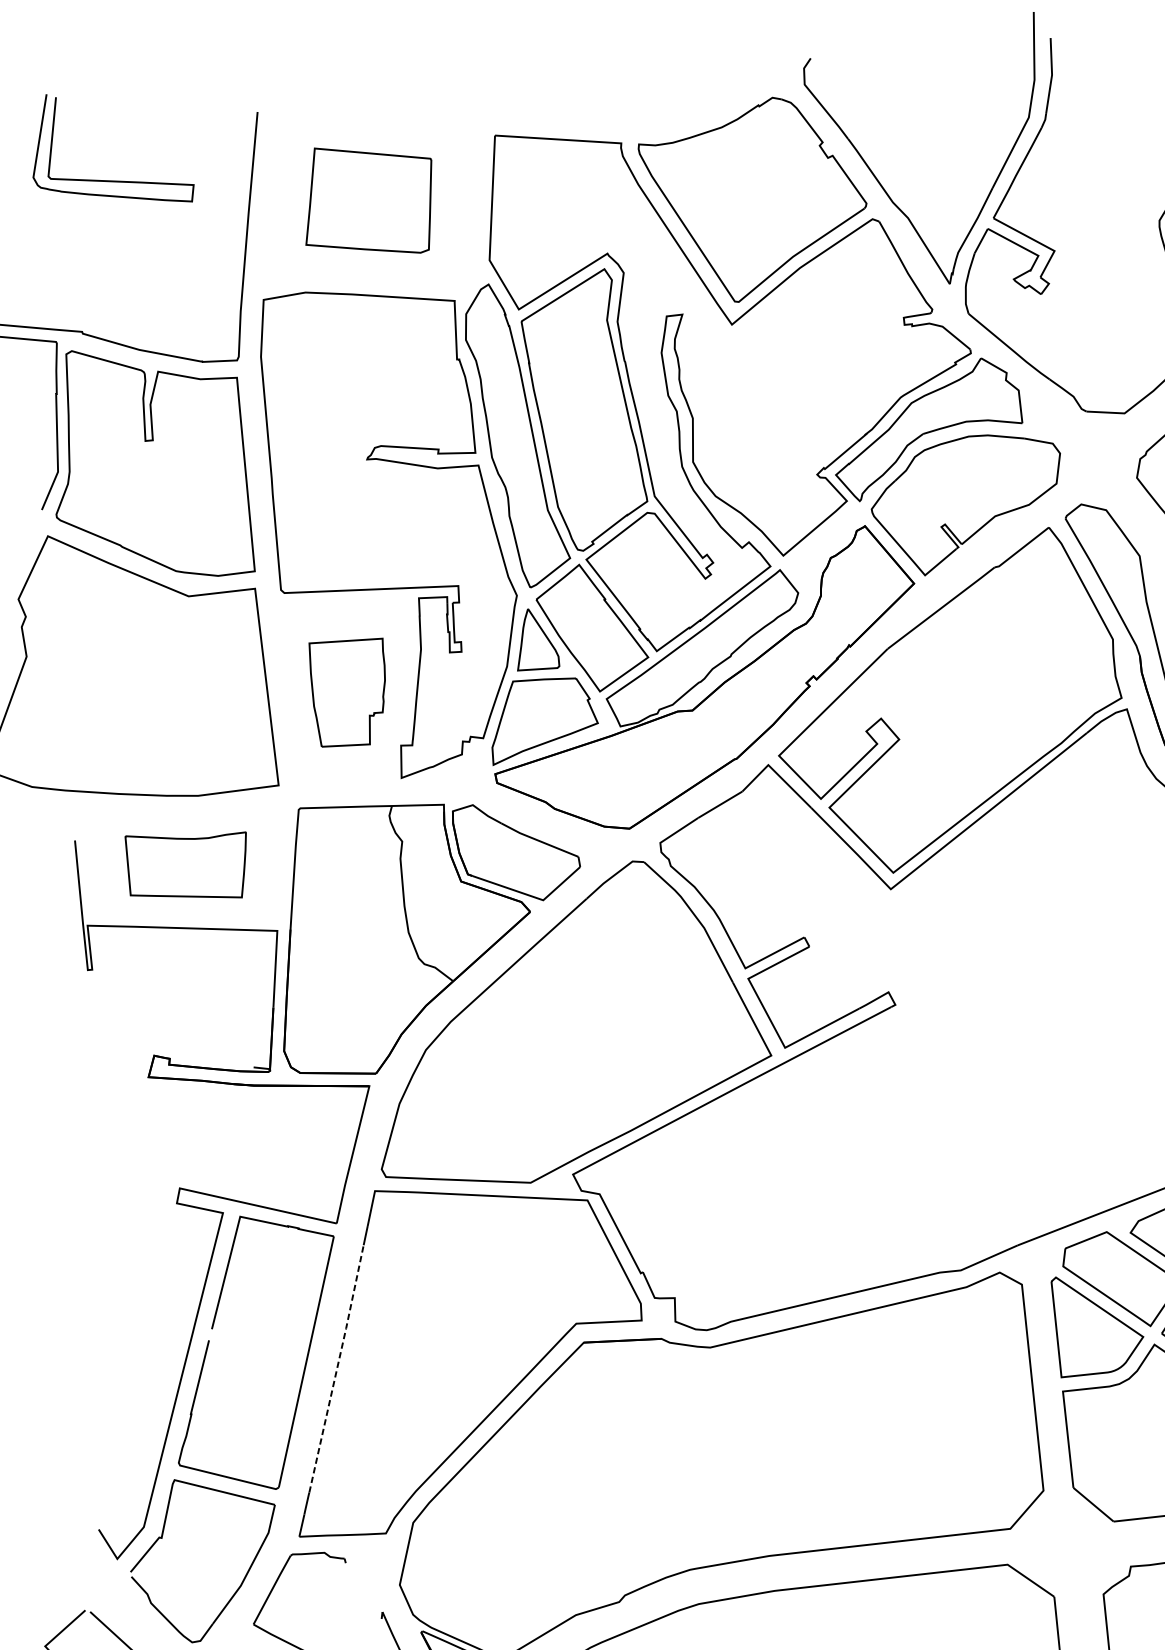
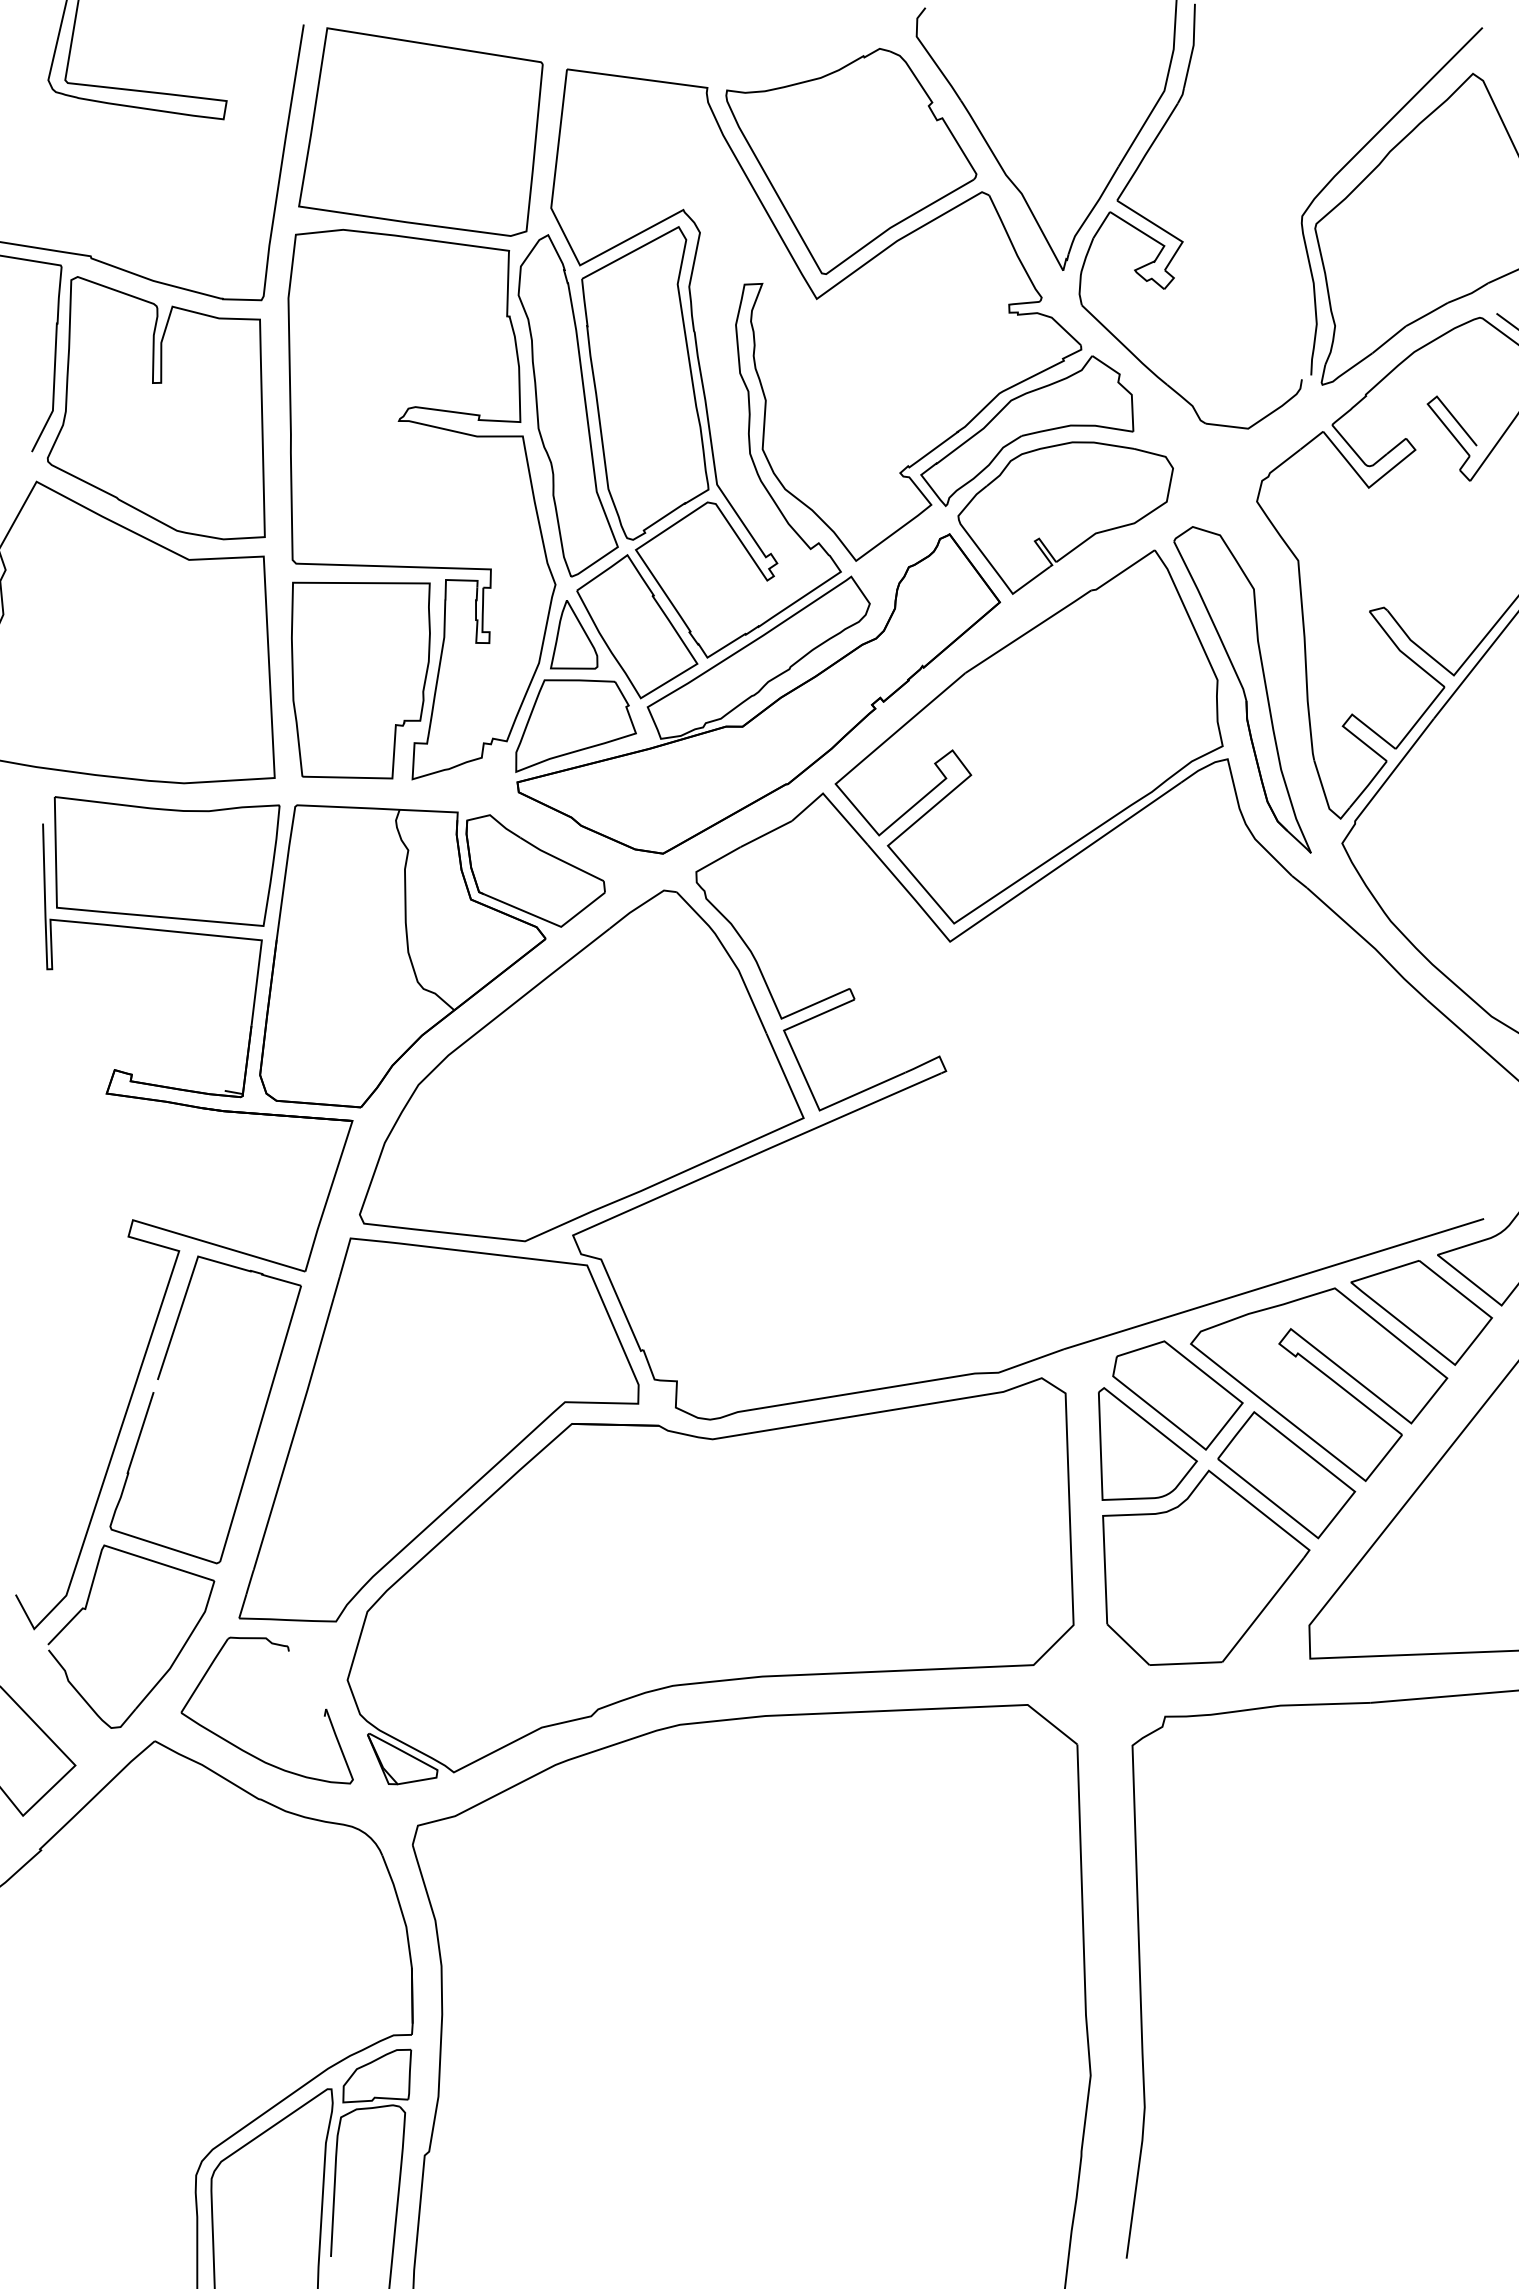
part: (368, 200) -> (420, 131), size x1.67
part: (349, 693) -> (360, 680), size x1.67
part: (187, 866) -> (166, 861), size x1.67
line: (337, 1368) -> (294, 1433), dashed -> solid

